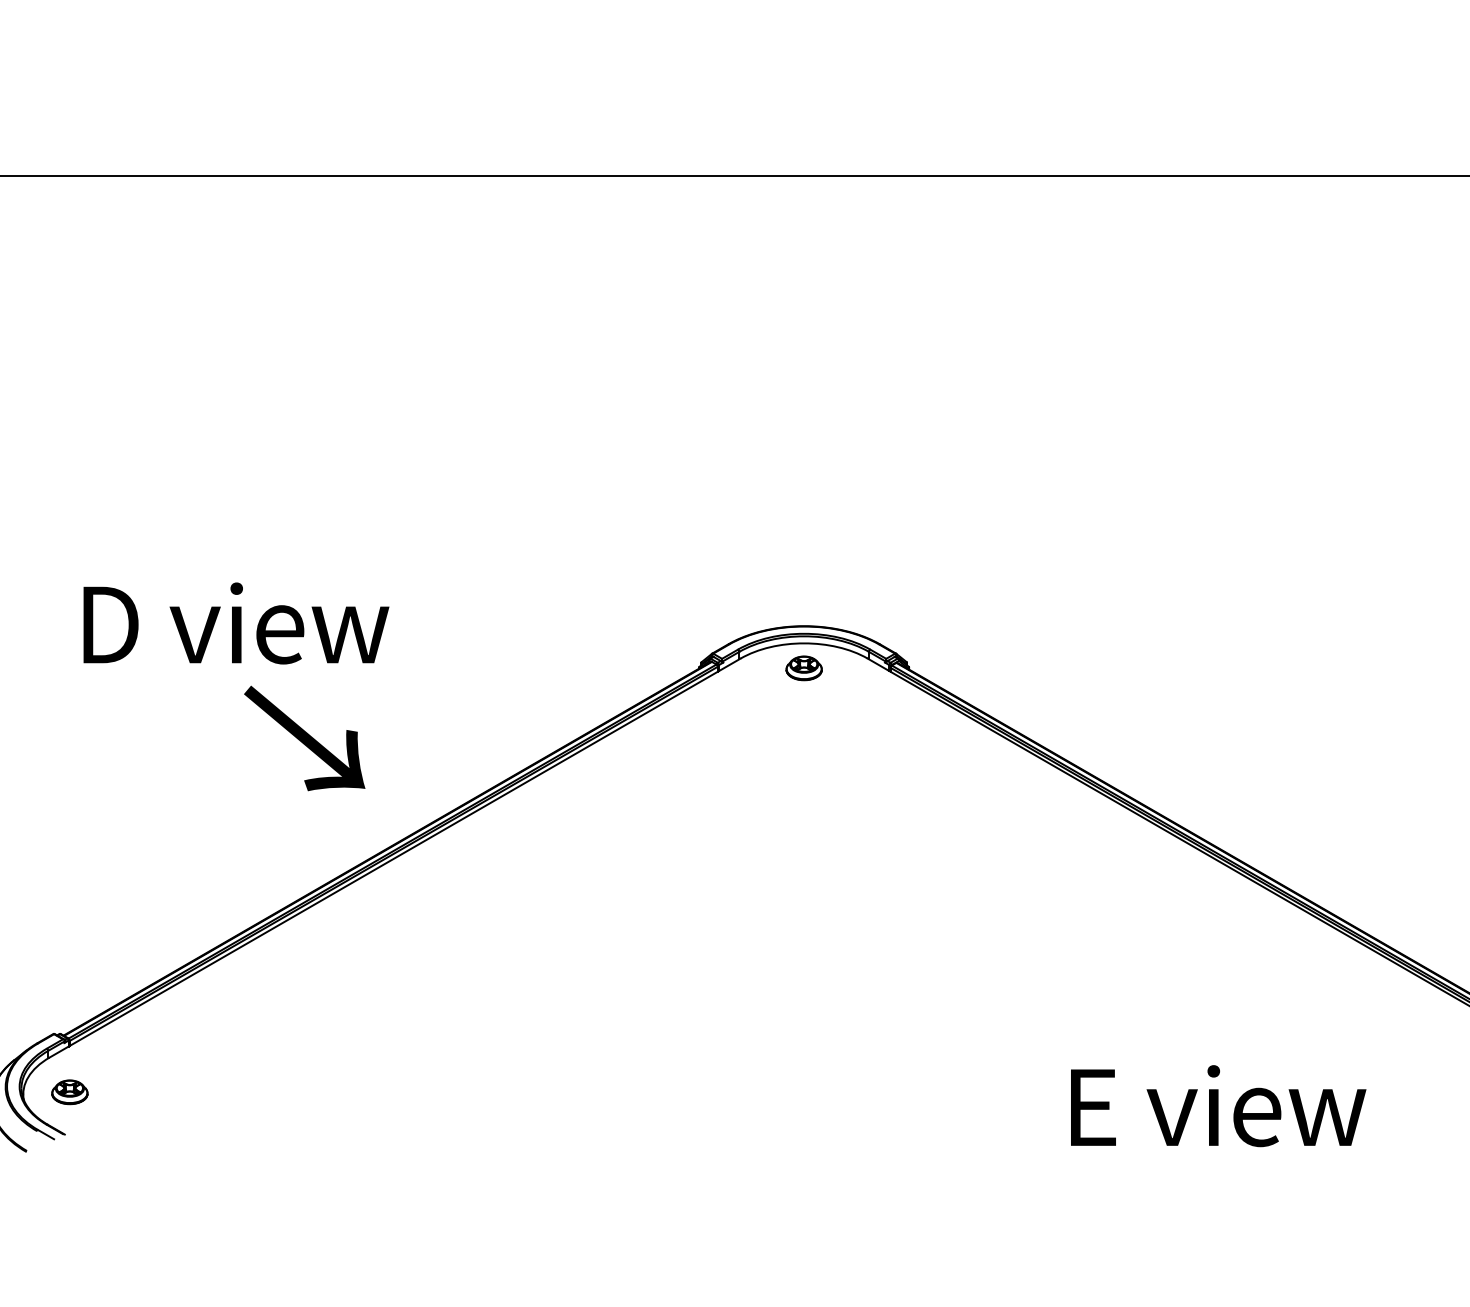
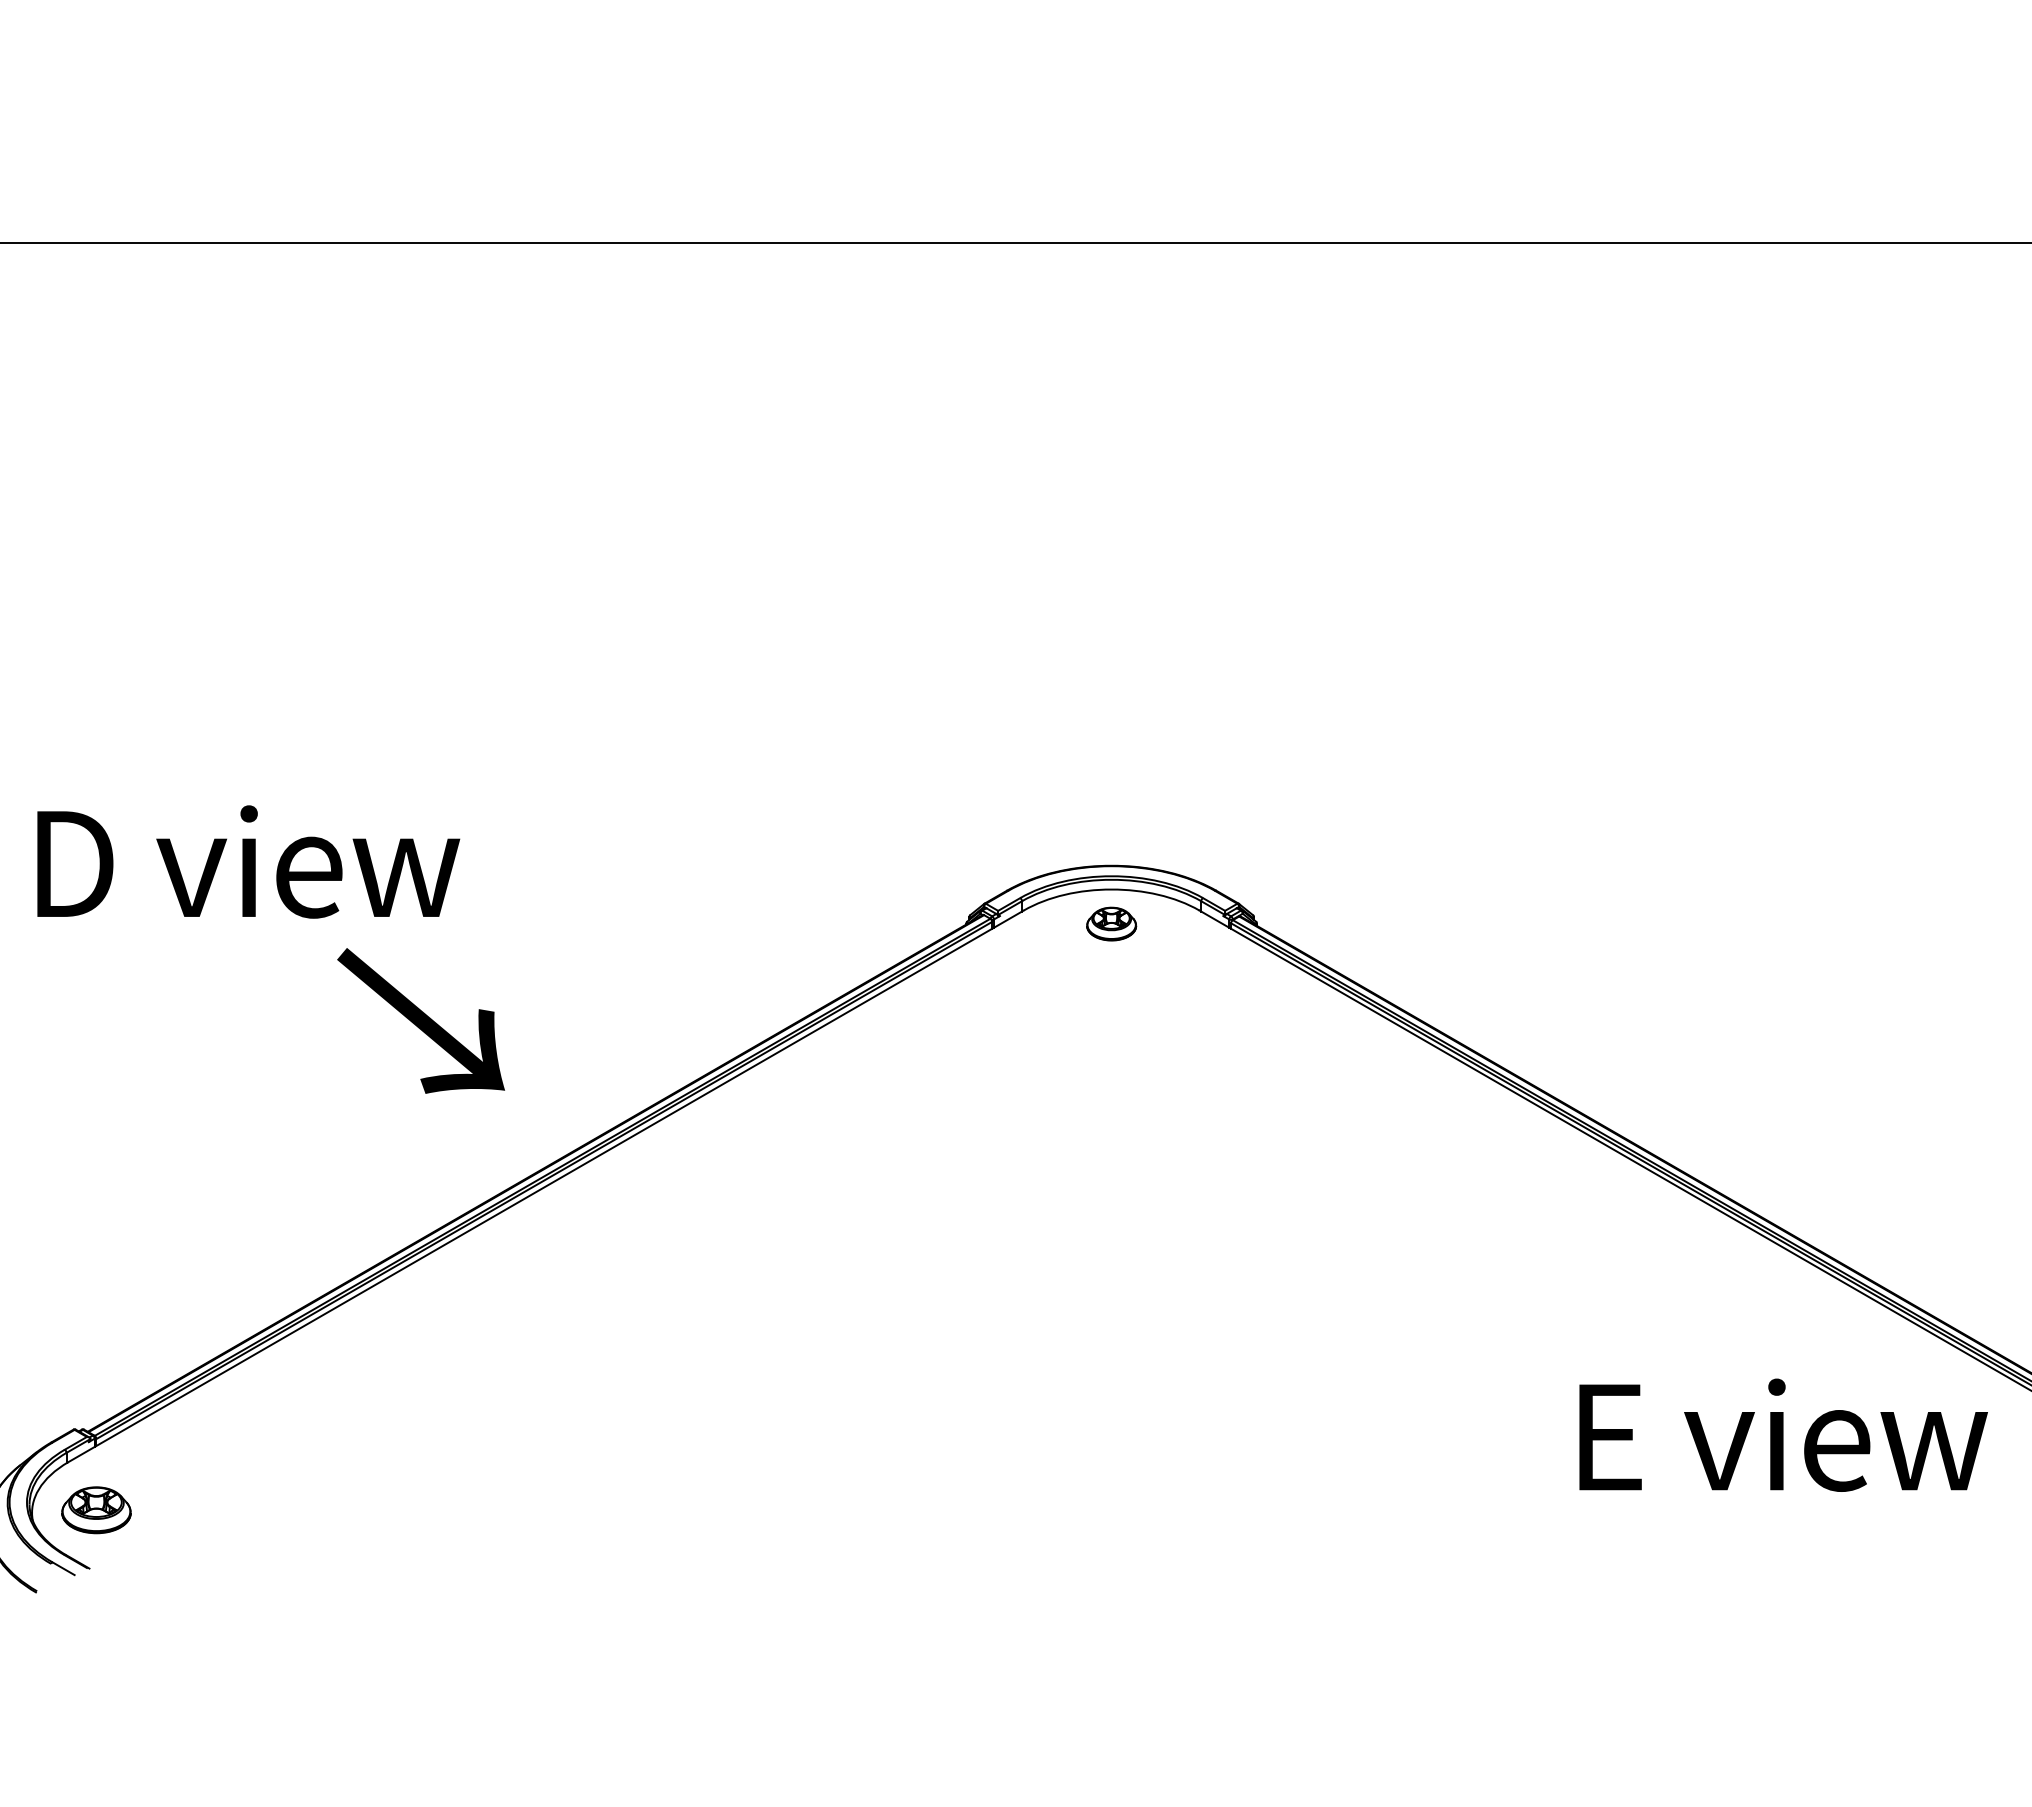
text: (236, 623) -> (248, 861), moved
part: (69, 1091) -> (96, 1509), size x1.4
text: (1218, 1105) -> (1783, 1434), moved

